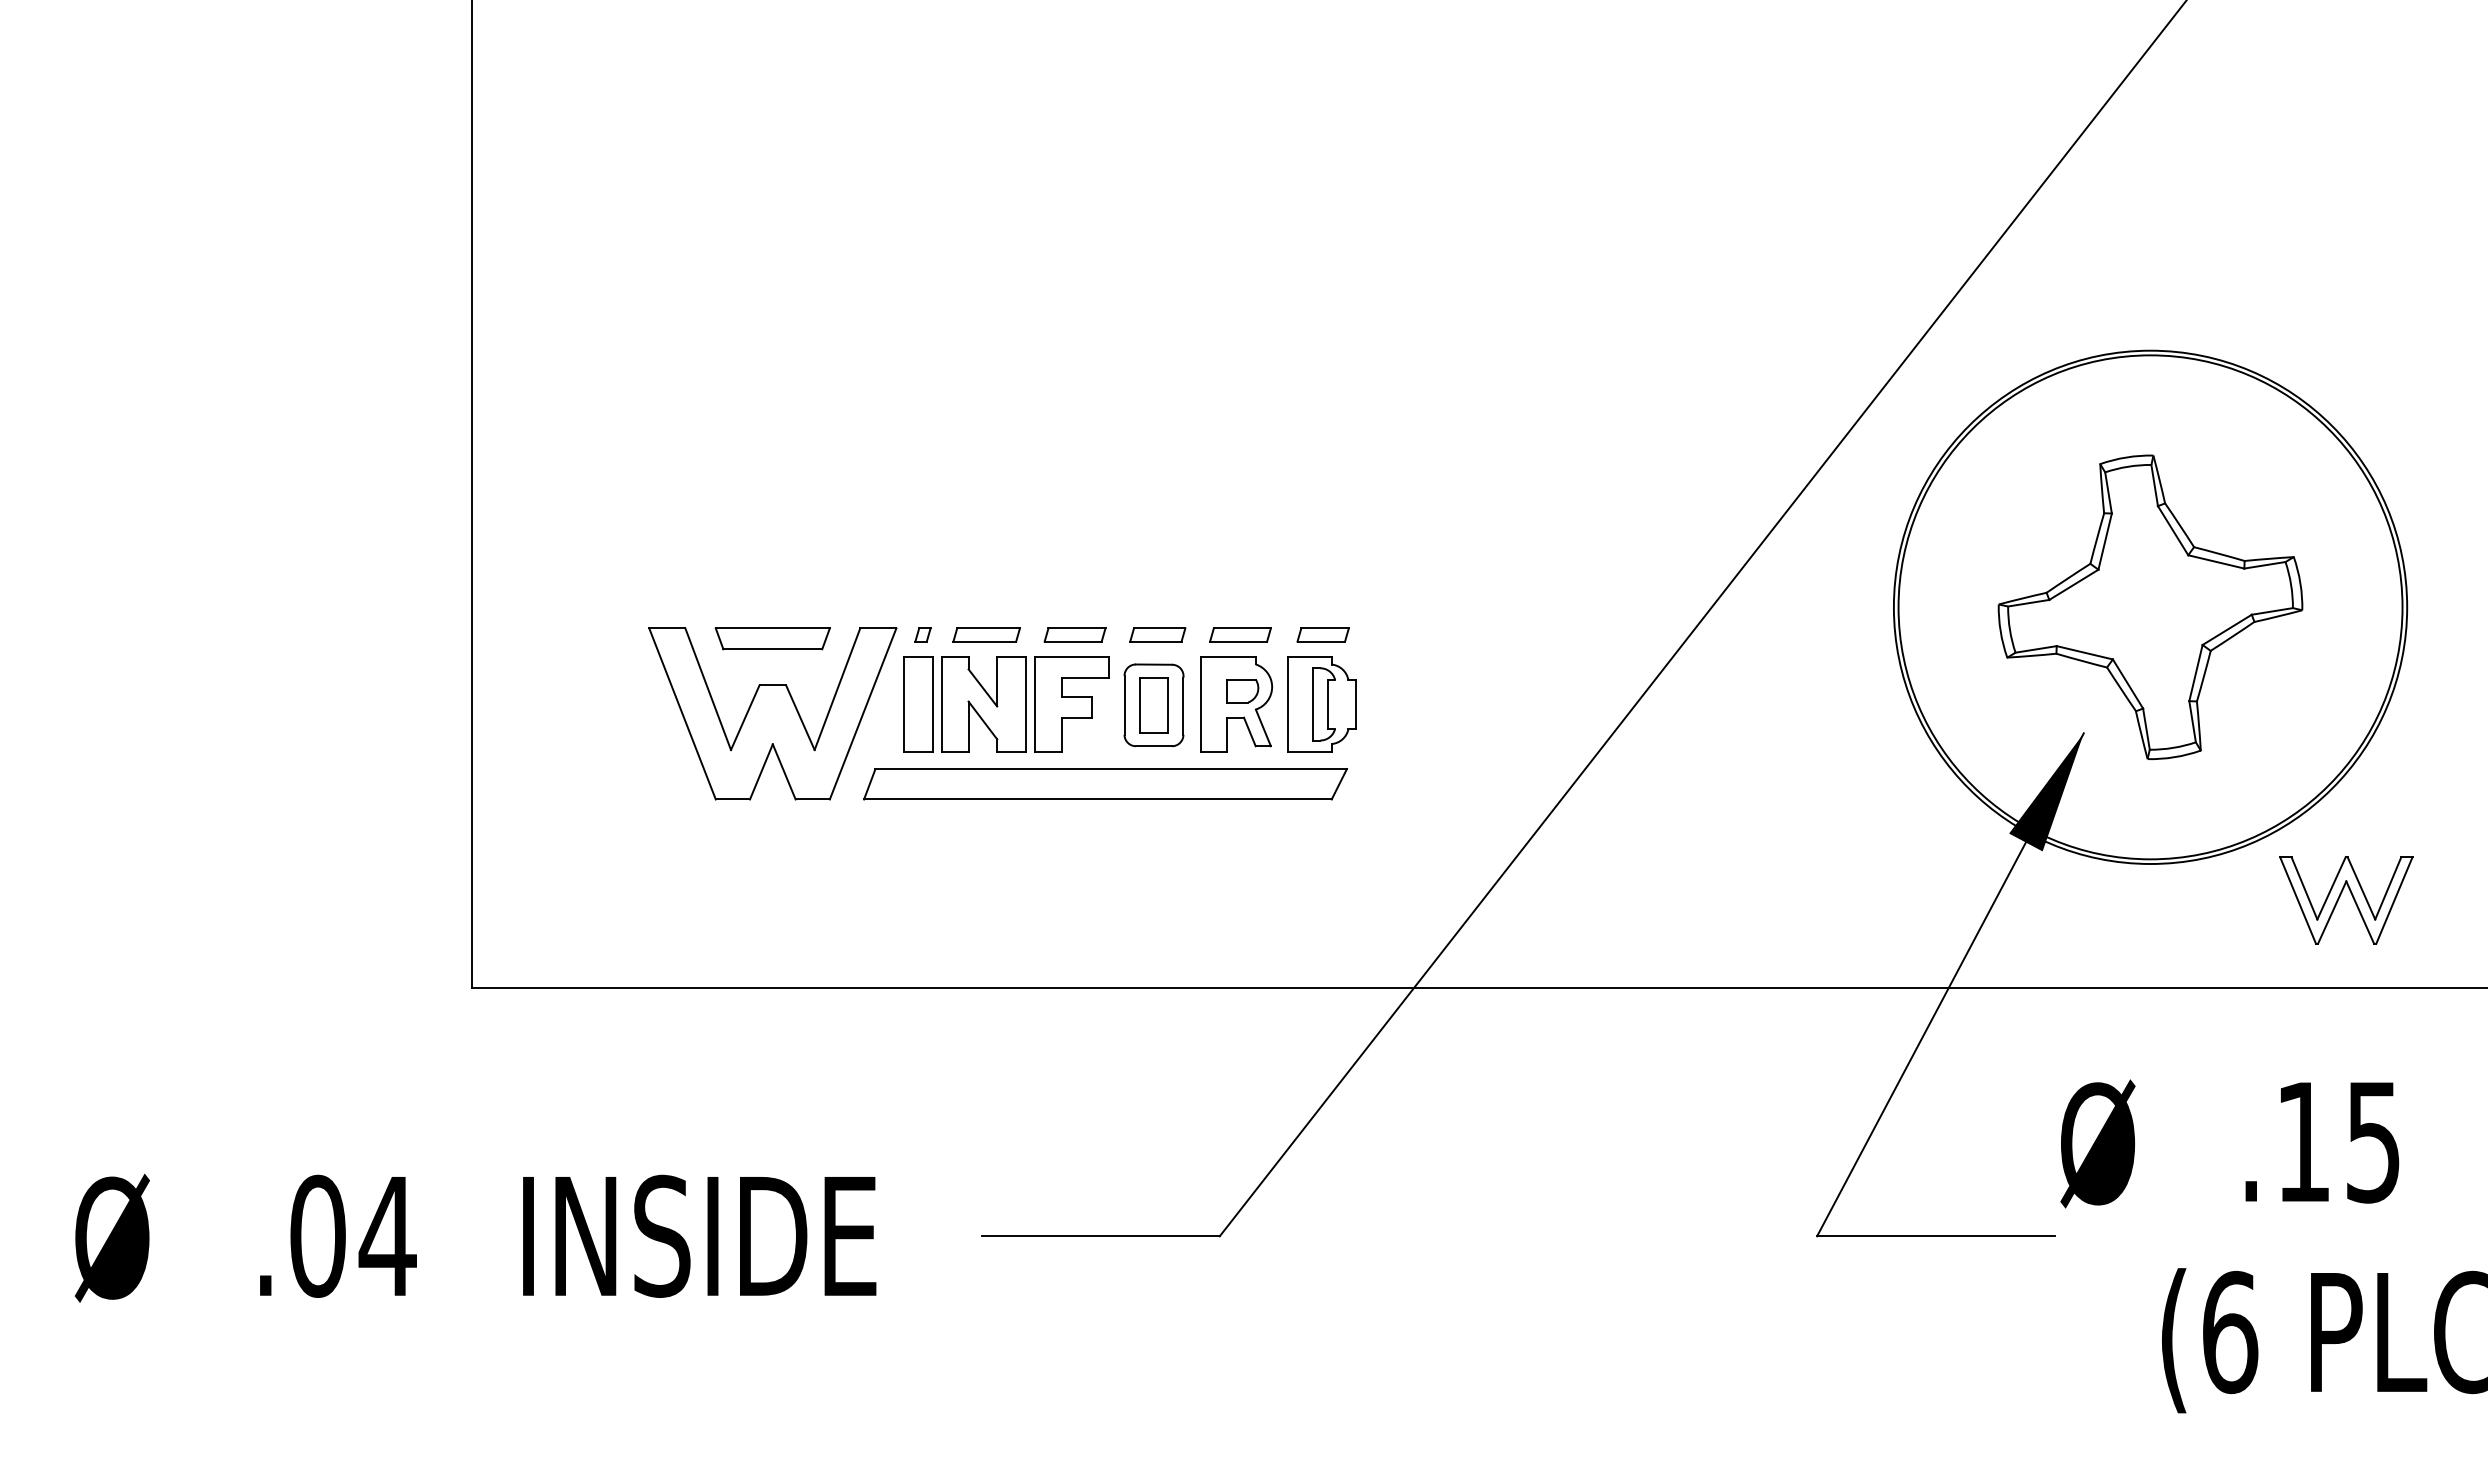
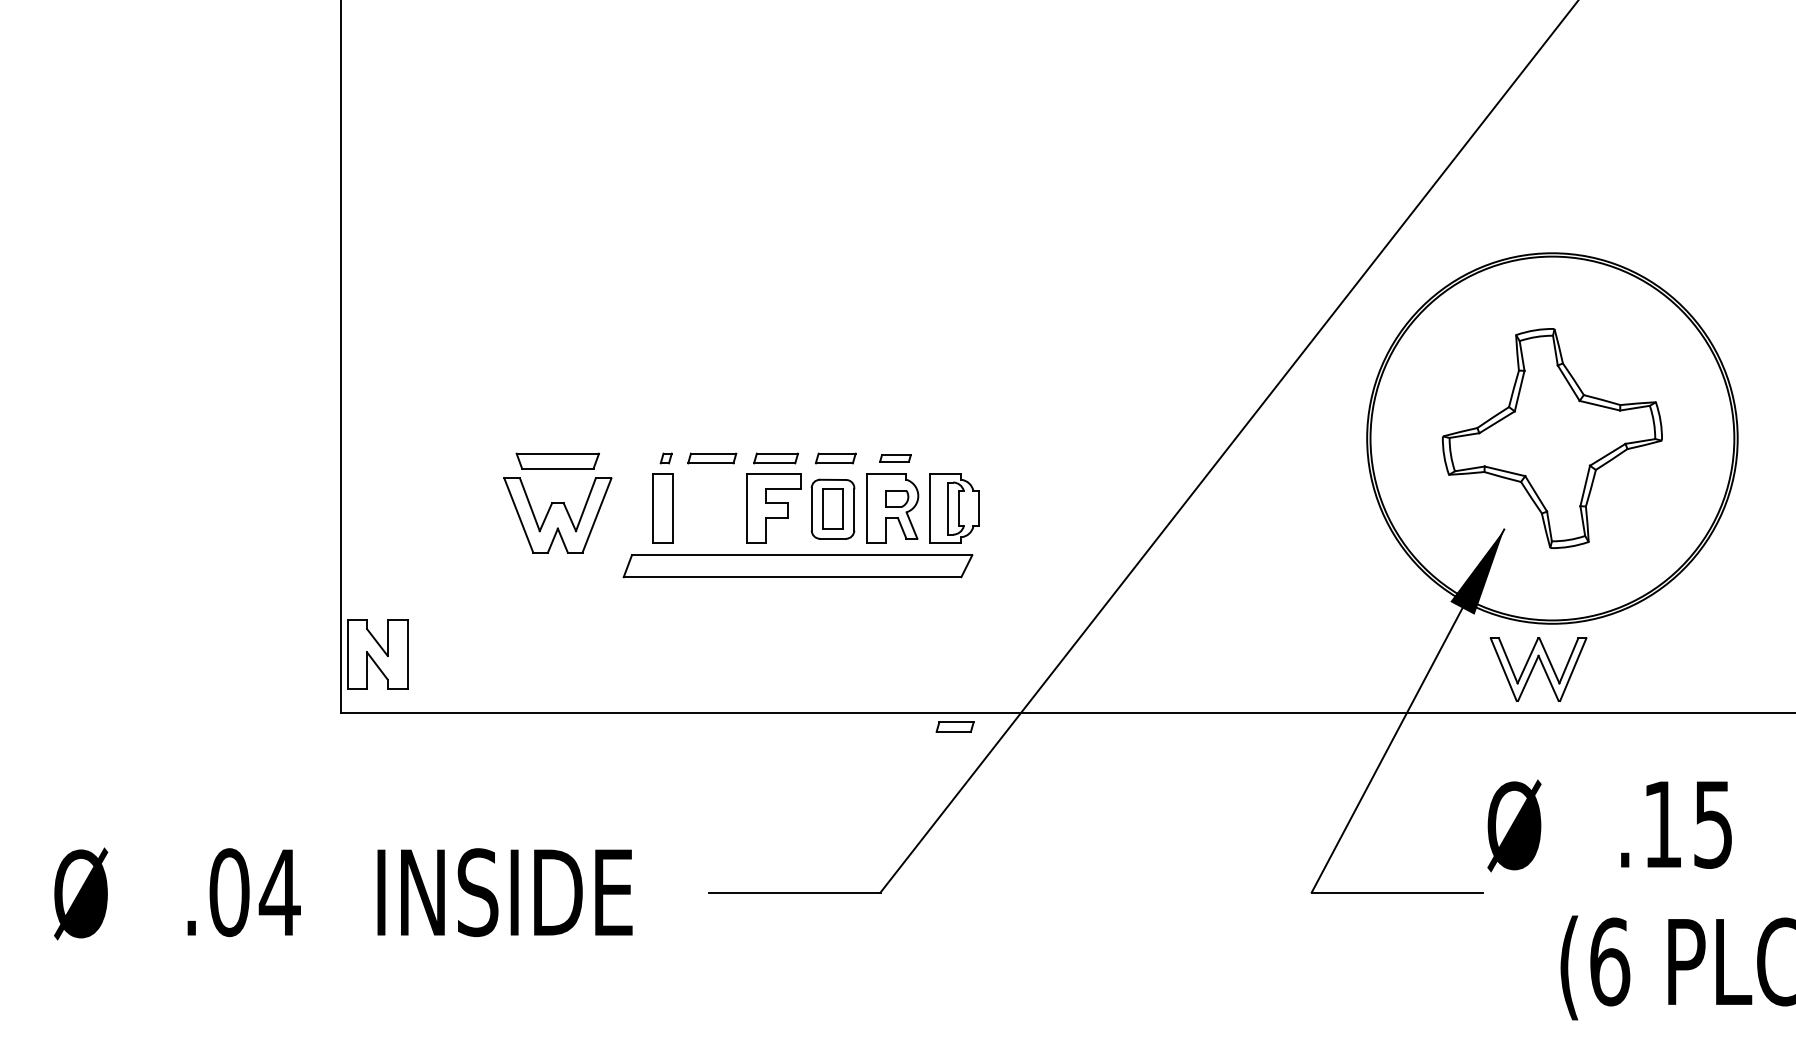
part: (1240, 634) -> (895, 458), size x0.7
part: (1322, 634) -> (954, 726), moved
part: (983, 704) -> (377, 654), moved
part: (772, 713) -> (557, 515), size x0.6
part: (2340, 897) -> (1534, 667), moved

